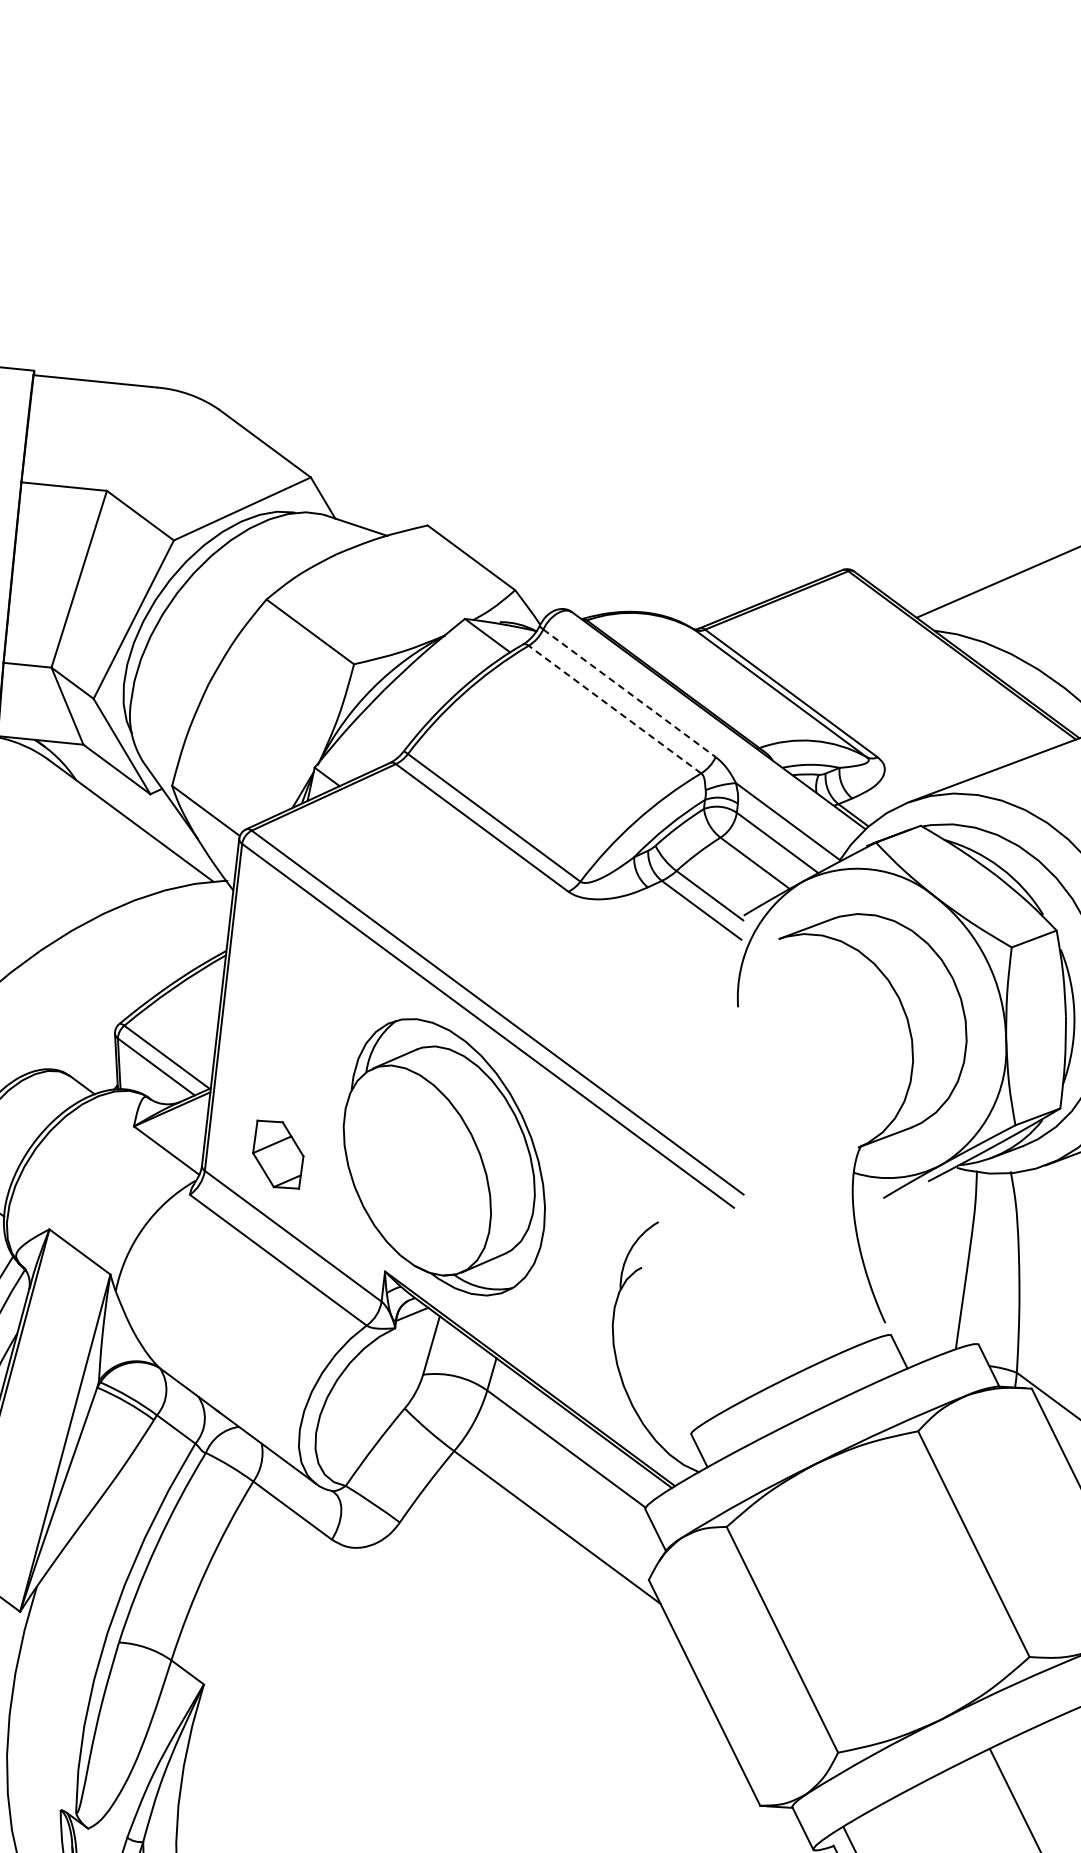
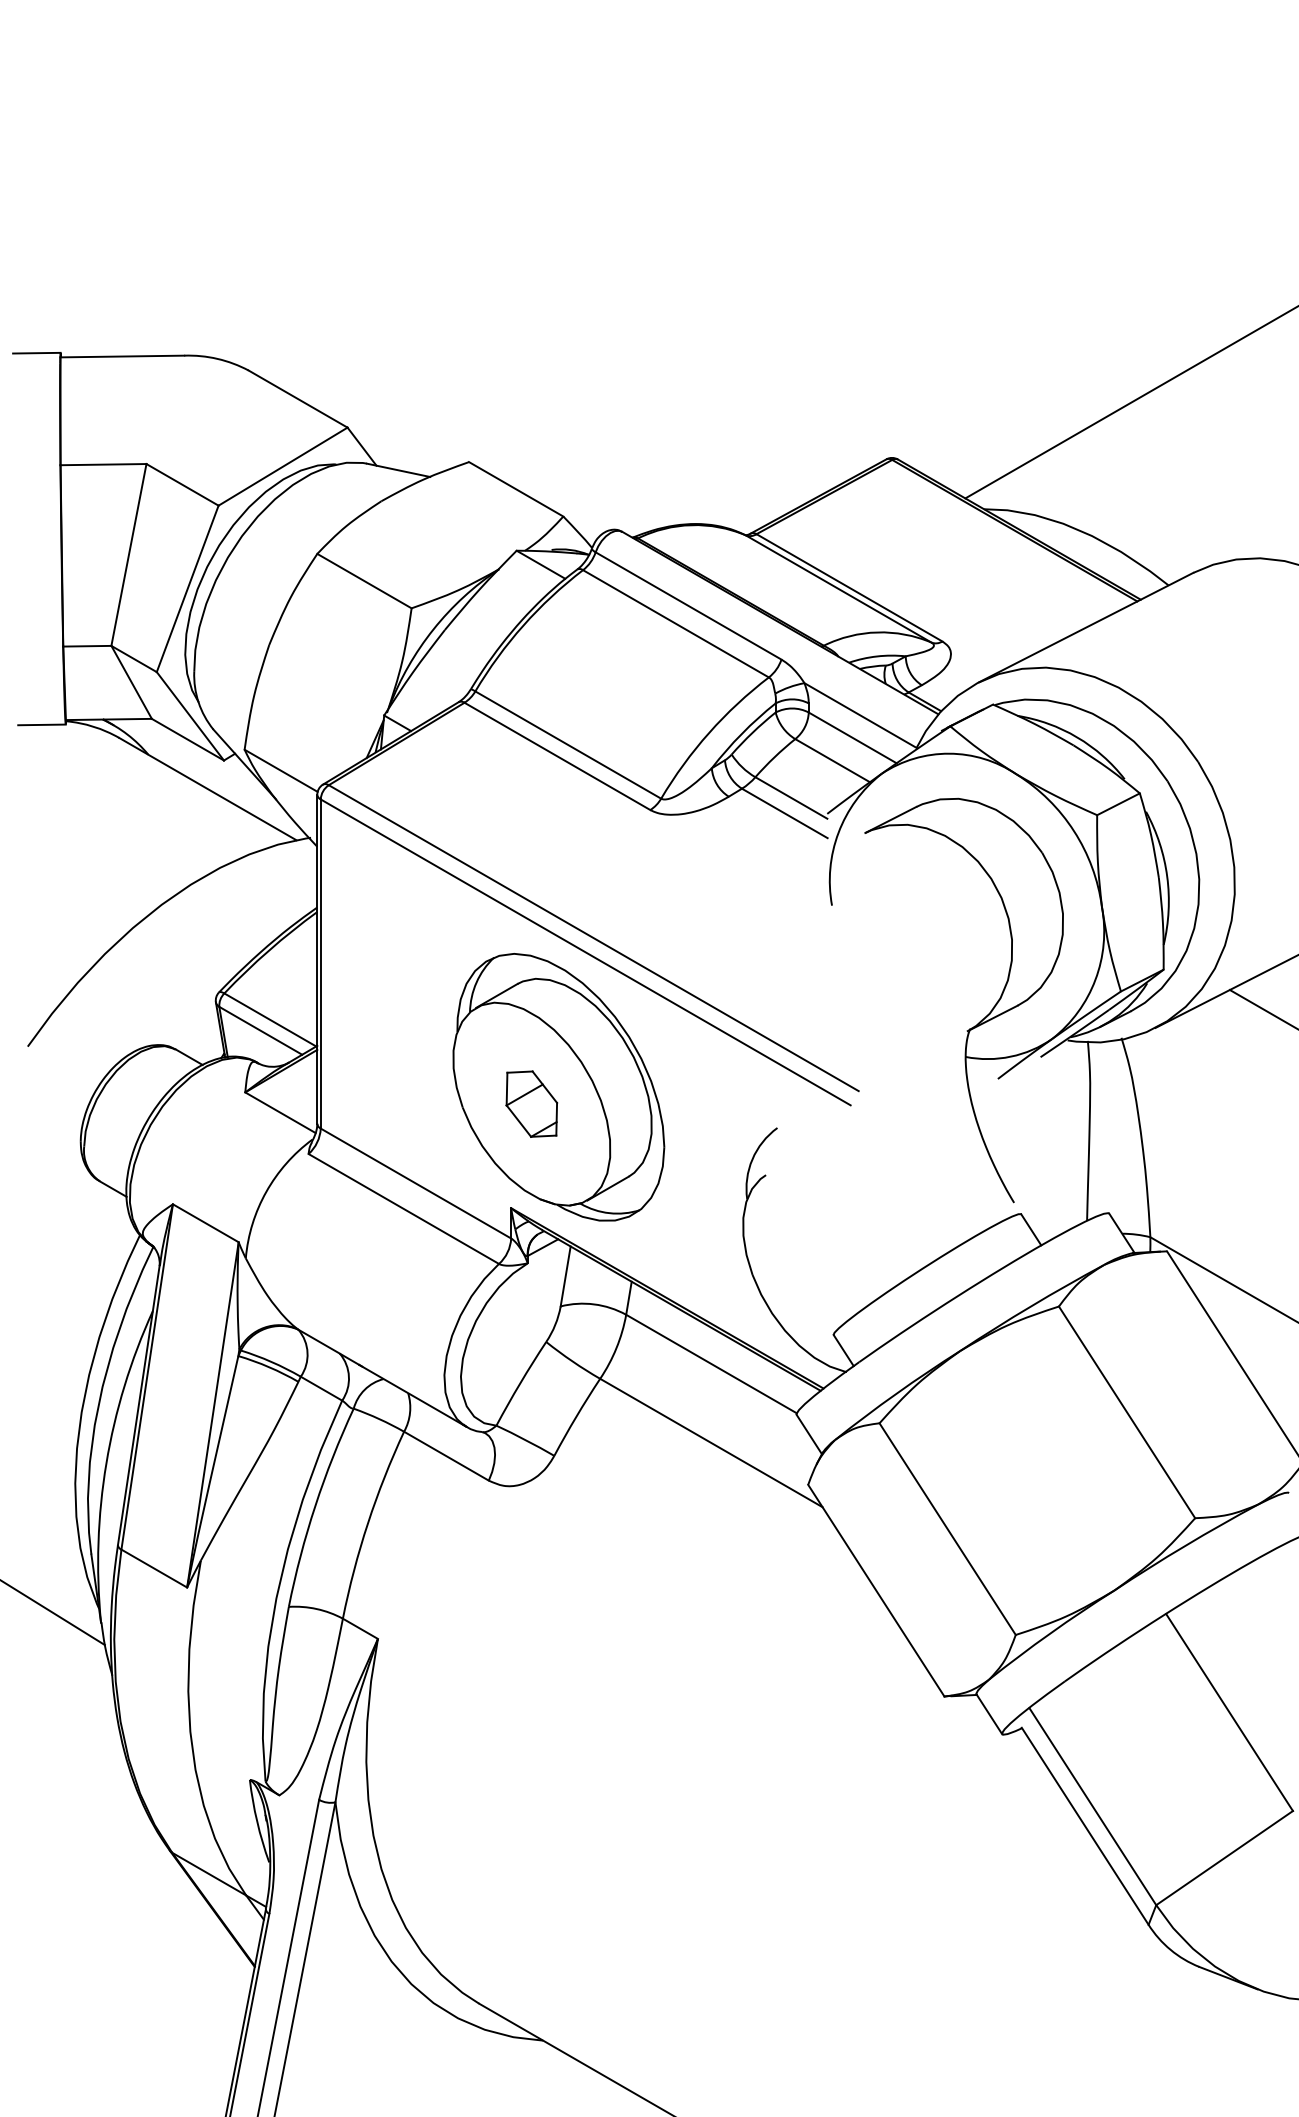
line: (630, 693) -> (689, 606), dashed -> solid
line: (614, 709) -> (675, 623), dashed -> solid
part: (278, 1153) -> (531, 1103), moved

